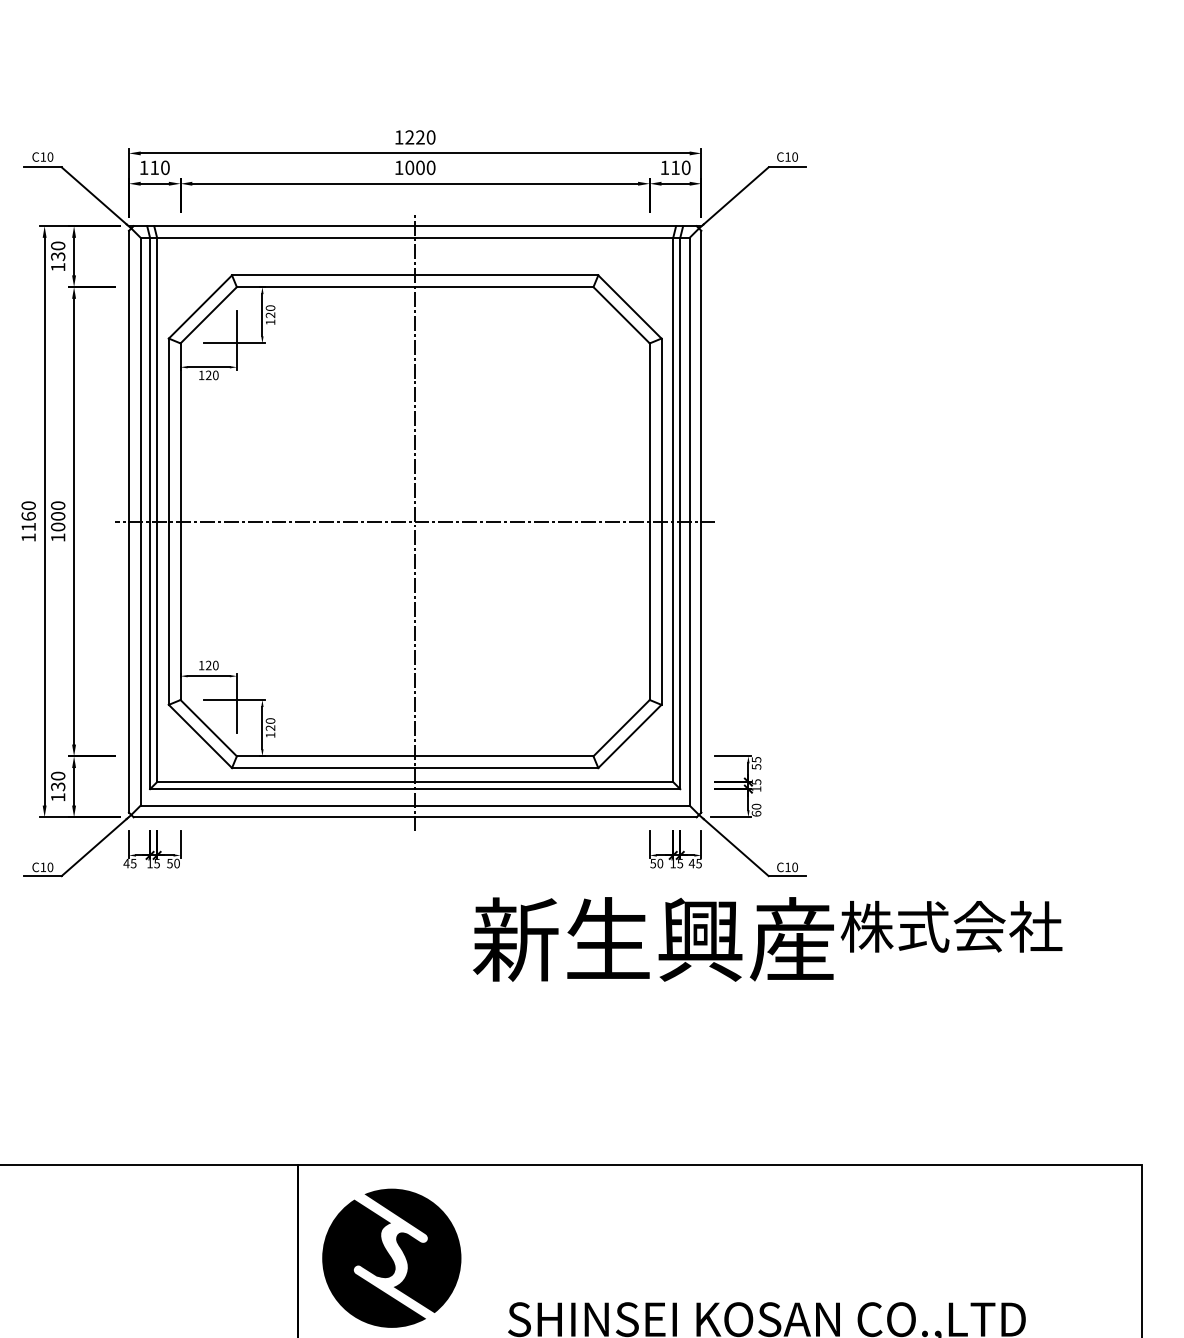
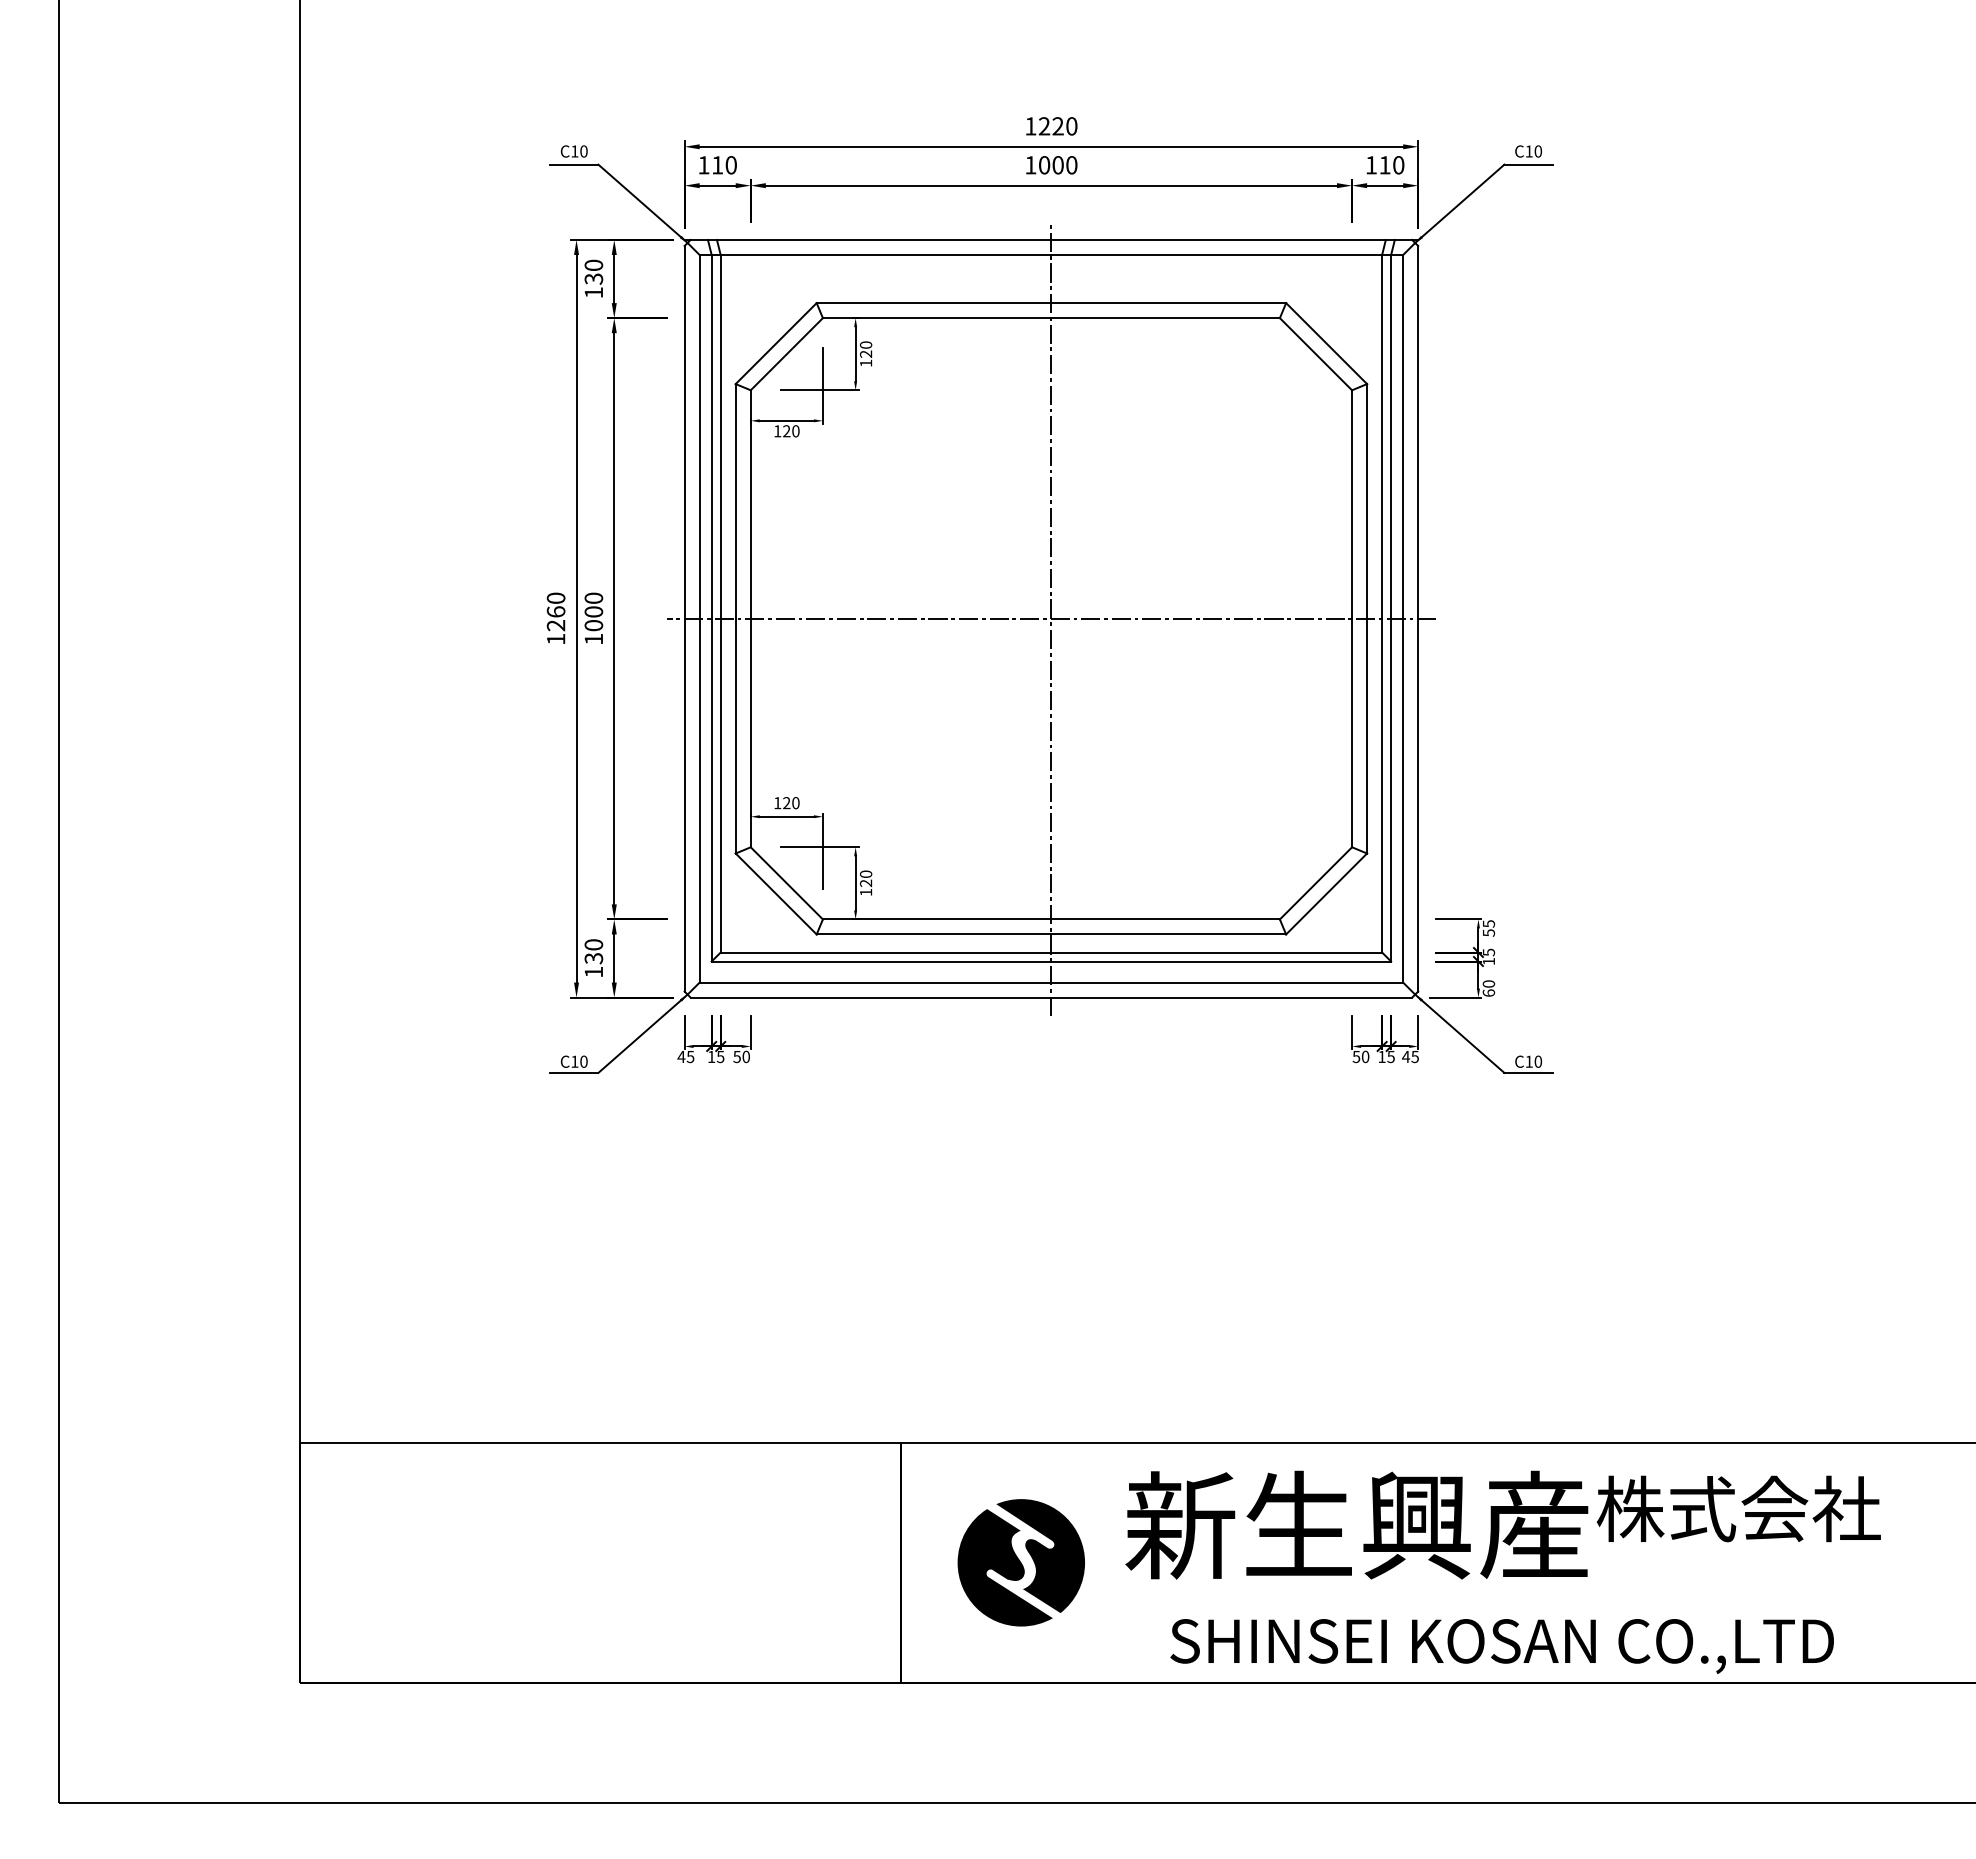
text: (28, 526) -> (555, 625), 1160 -> 1260
text: (767, 938) -> (1502, 1524), moved
part: (391, 1258) -> (1020, 1562), size x0.71

